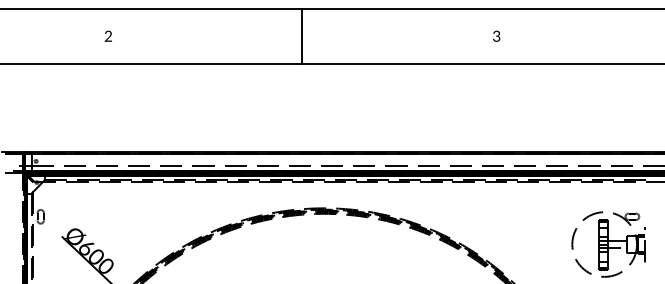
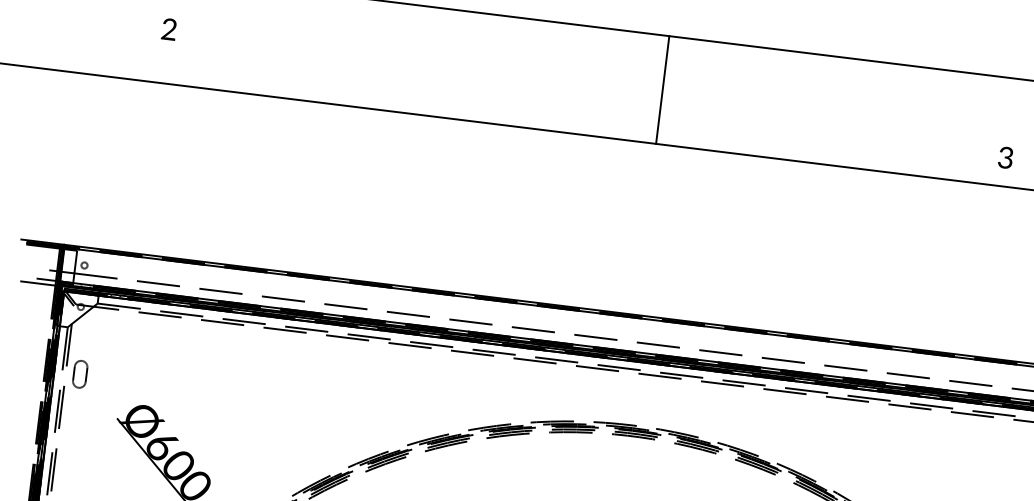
text: (107, 35) -> (167, 27), moved
text: (496, 35) -> (1005, 156), moved
line: (302, 36) -> (662, 90), moved

